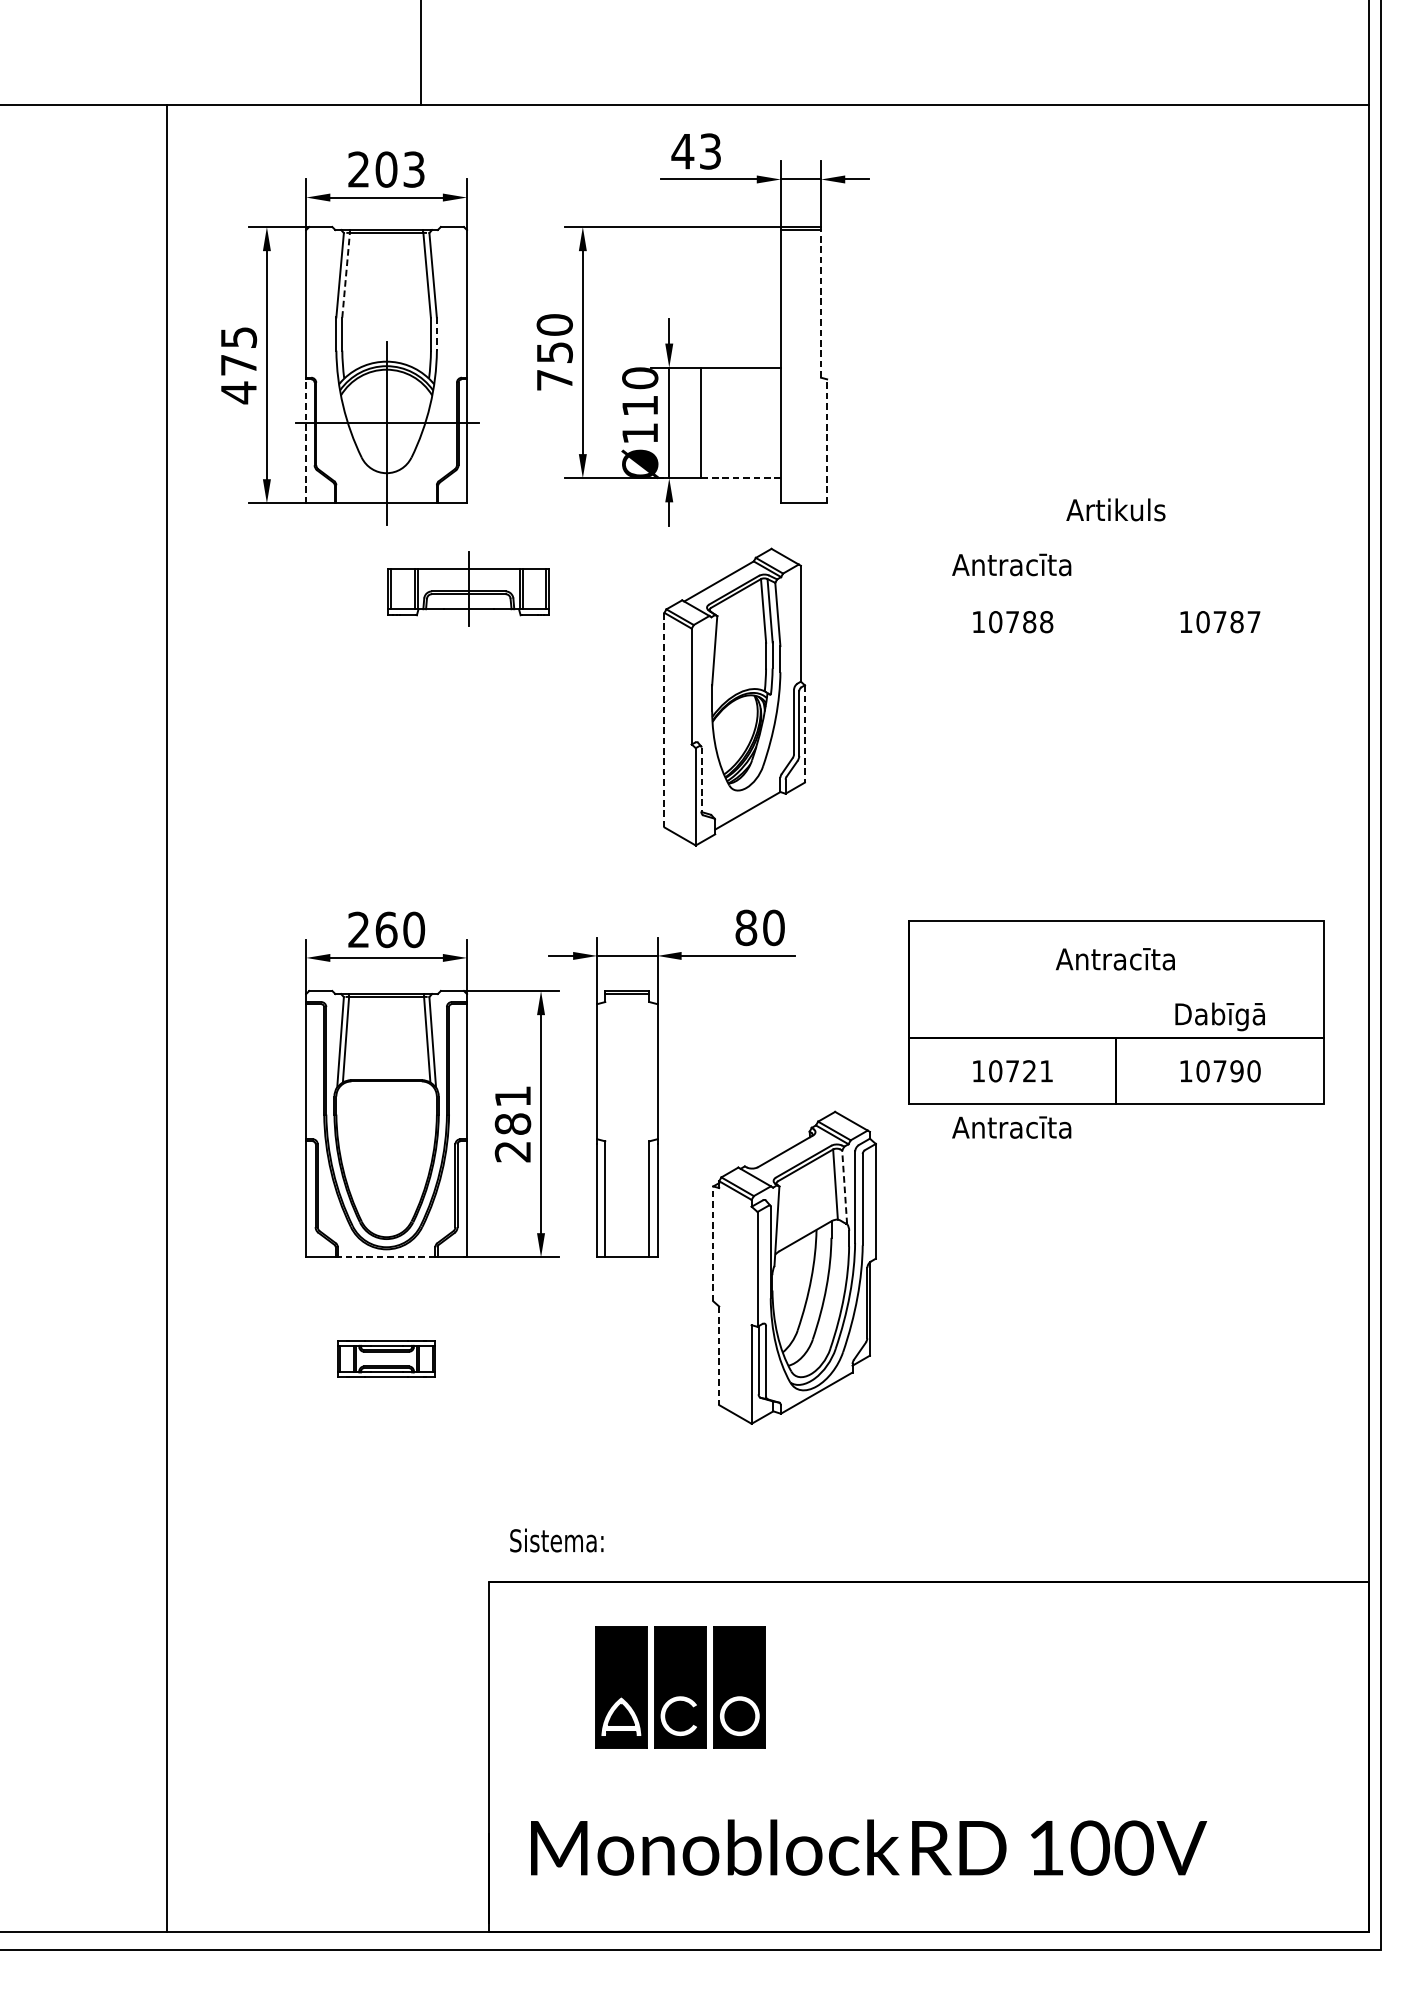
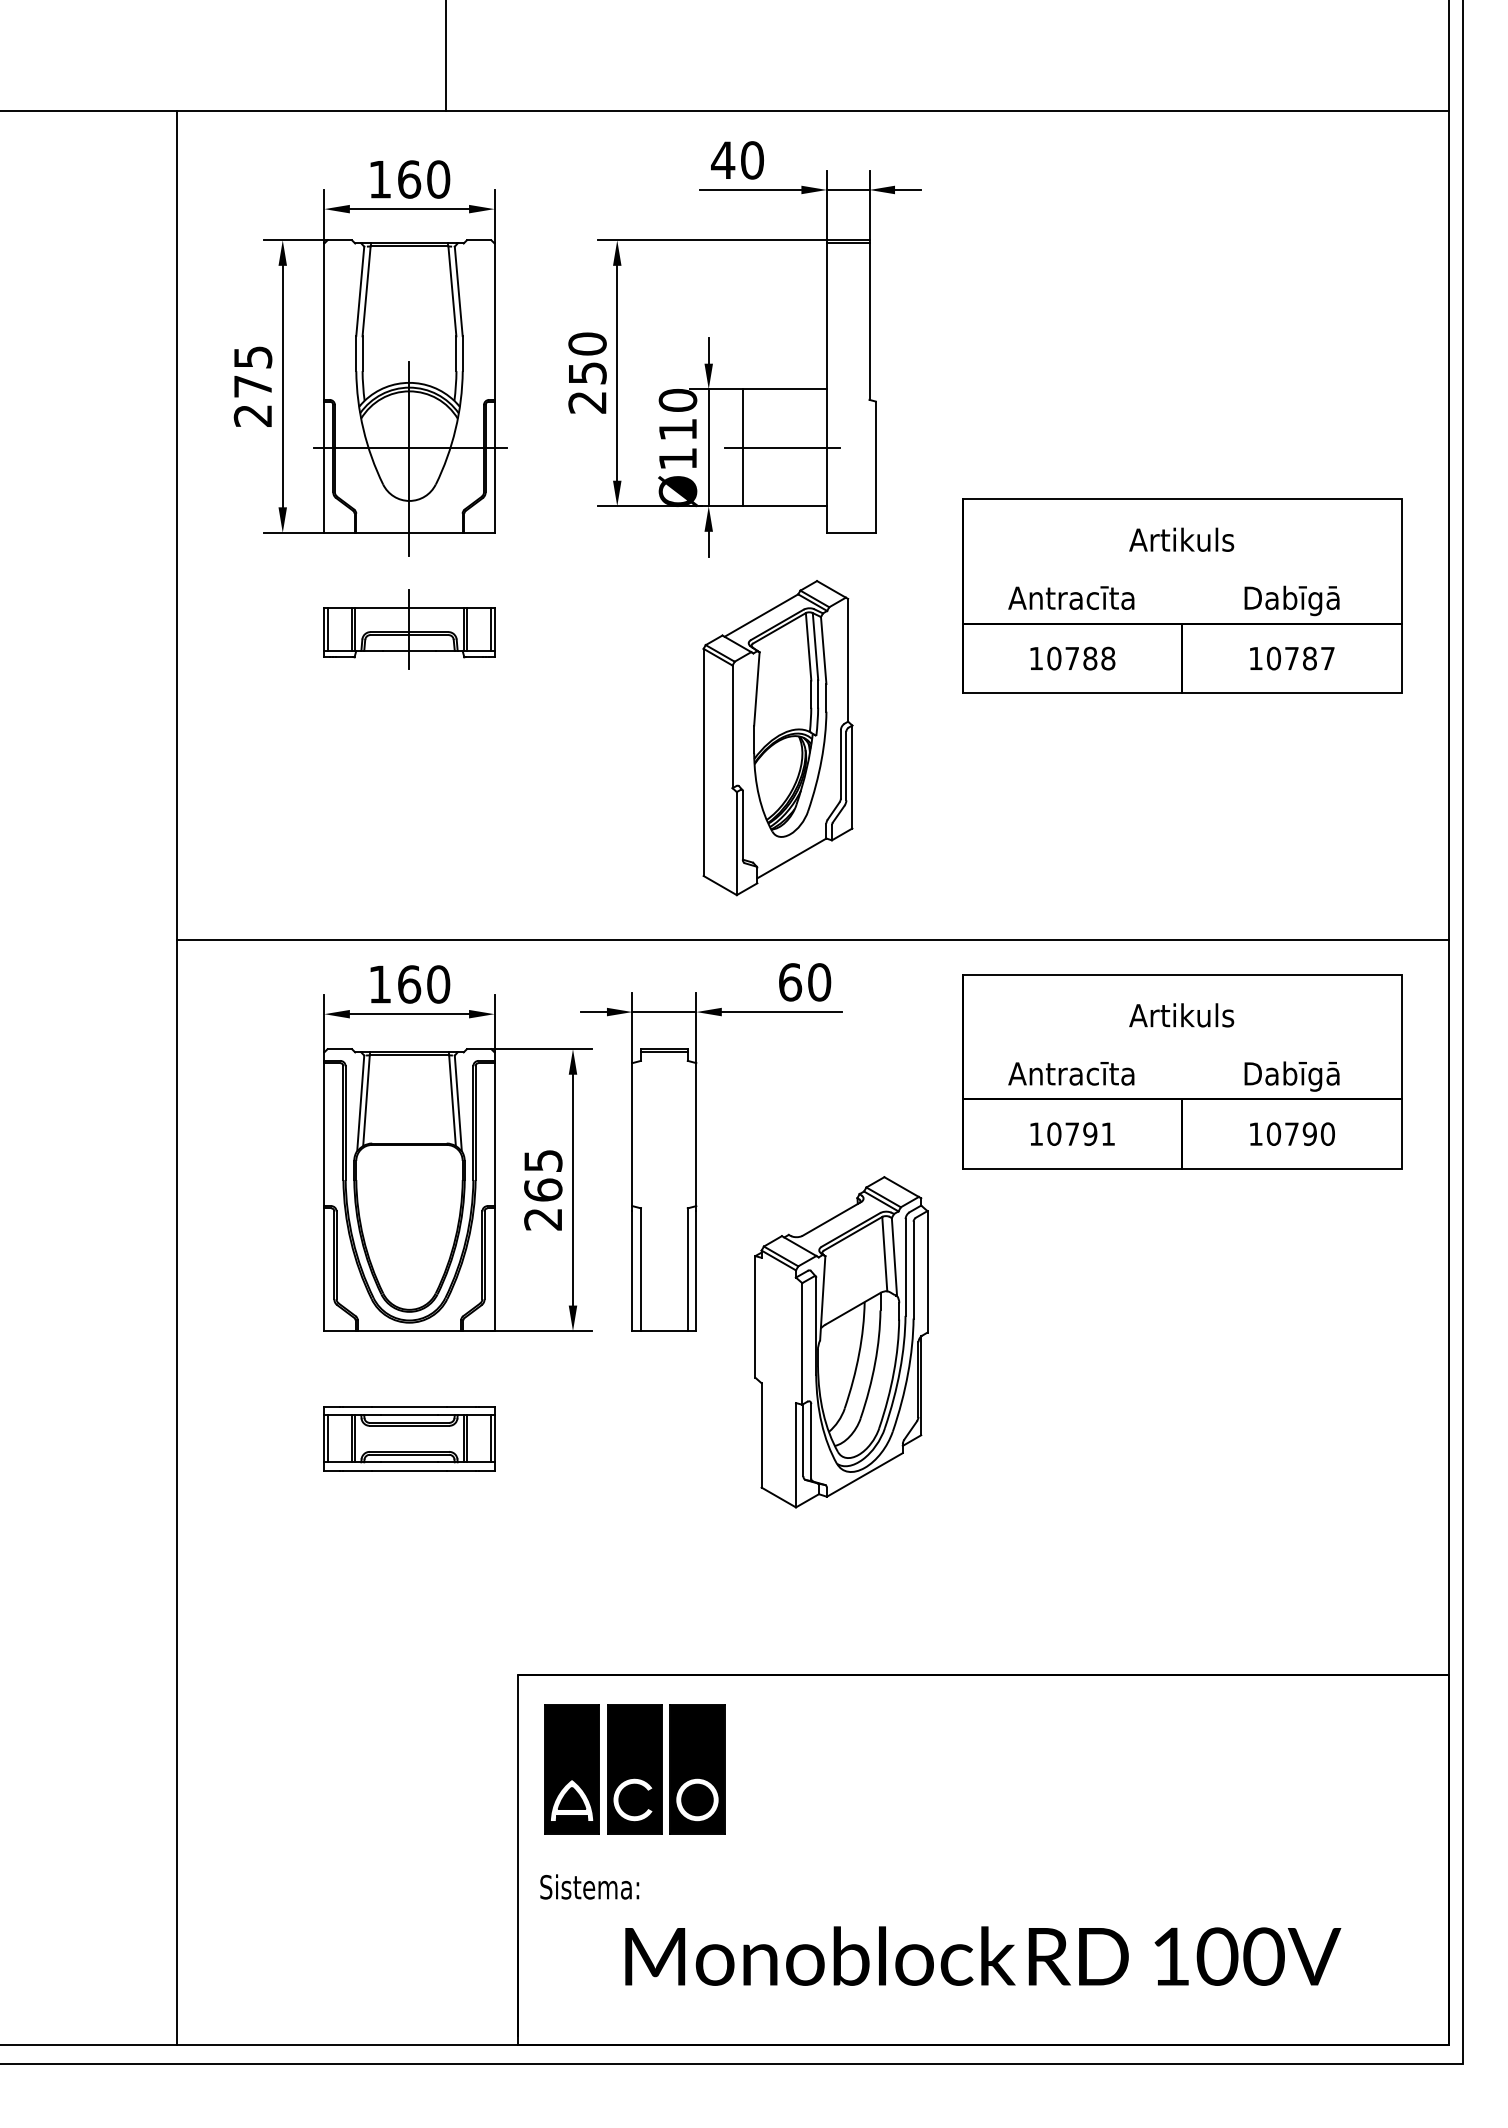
text: (710, 151) -> (752, 160), 43 -> 40
text: (386, 169) -> (409, 179), 203 -> 160
line: (346, 274) -> (366, 290), dashed -> solid
line: (821, 303) -> (869, 321), dashed -> solid
line: (436, 333) -> (462, 353), dashed -> solid
text: (554, 380) -> (587, 402), 750 -> 250
text: (238, 392) -> (252, 415), 475 -> 275
line: (738, 422) -> (782, 447), added
line: (306, 441) -> (324, 467), dashed -> solid
line: (826, 441) -> (875, 467), dashed -> solid
line: (740, 478) -> (784, 506), dashed -> solid
part: (1116, 562) -> (1182, 595), added
part: (468, 588) -> (409, 629), moved
line: (664, 720) -> (703, 762), dashed -> solid
line: (805, 734) -> (852, 777), dashed -> solid
line: (701, 780) -> (742, 826), dashed -> solid
line: (767, 887) -> (812, 939), added
text: (746, 928) -> (790, 982), 80 -> 60
text: (358, 929) -> (379, 984), 260 -> 160
text: (1115, 959) -> (1181, 1015), Antracīta -> Artikuls
text: (1029, 1070) -> (1090, 1133), 10721 -> 10791
text: (513, 1110) -> (543, 1175), 281 -> 265
text: (1011, 1127) -> (1071, 1073), moved
line: (844, 1186) -> (894, 1256), dashed -> solid
line: (713, 1243) -> (755, 1316), dashed -> solid
line: (386, 1257) -> (409, 1331), dashed -> solid
line: (719, 1355) -> (761, 1435), dashed -> solid
part: (386, 1358) -> (409, 1438), size x1.67
text: (556, 1540) -> (589, 1886), moved
part: (680, 1687) -> (634, 1769), moved
text: (869, 1847) -> (983, 1955), moved

